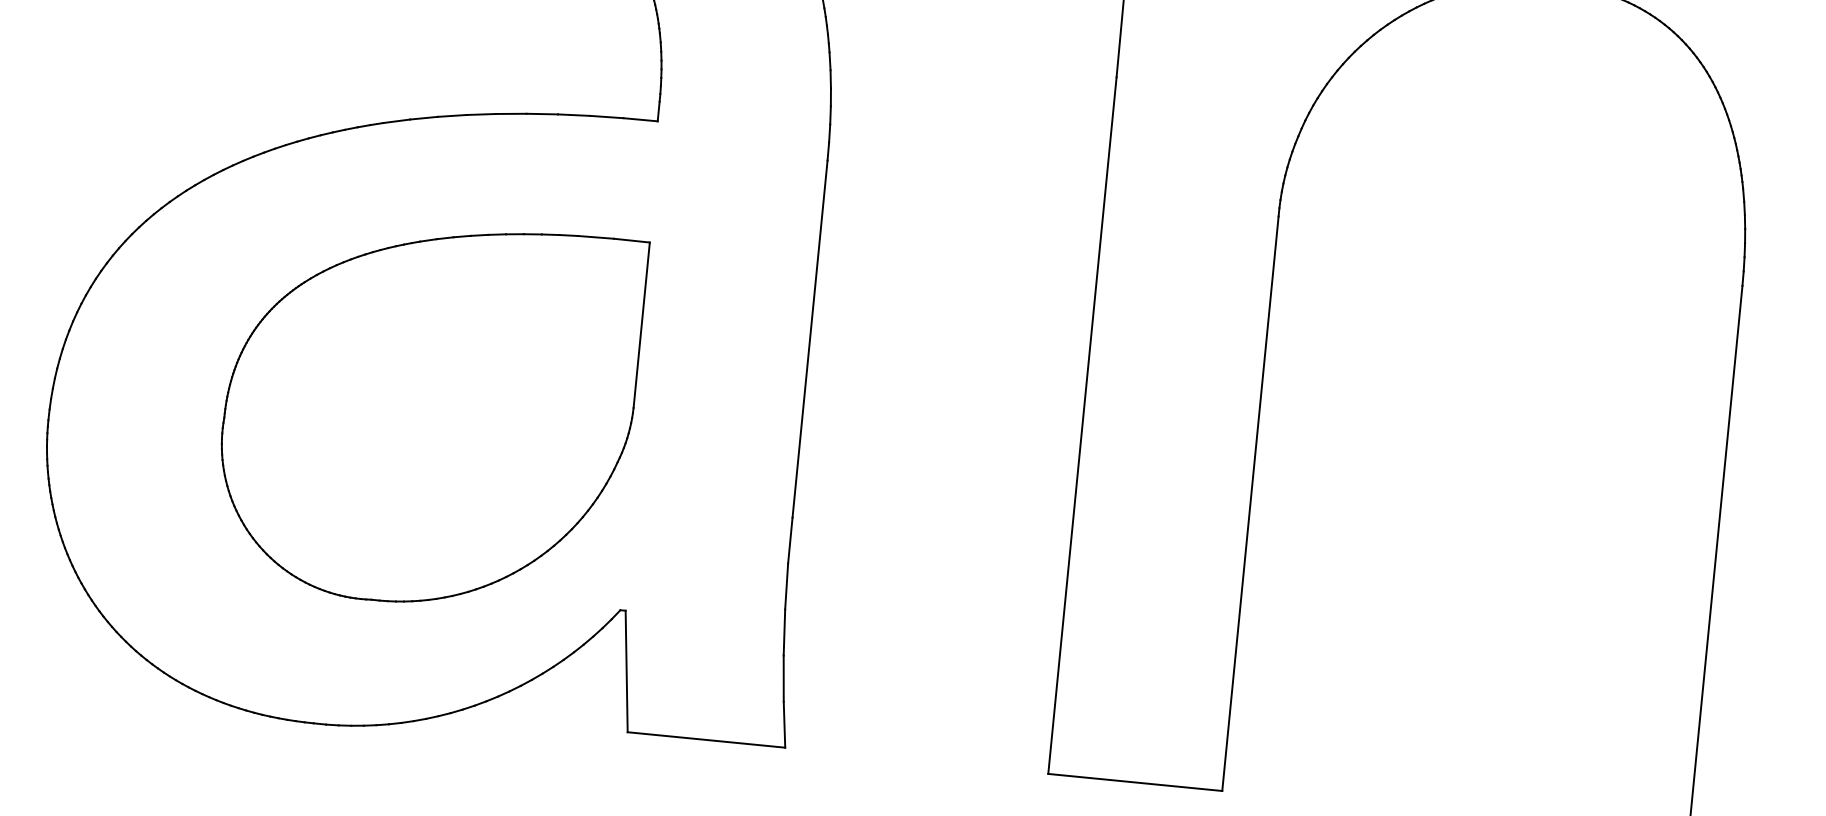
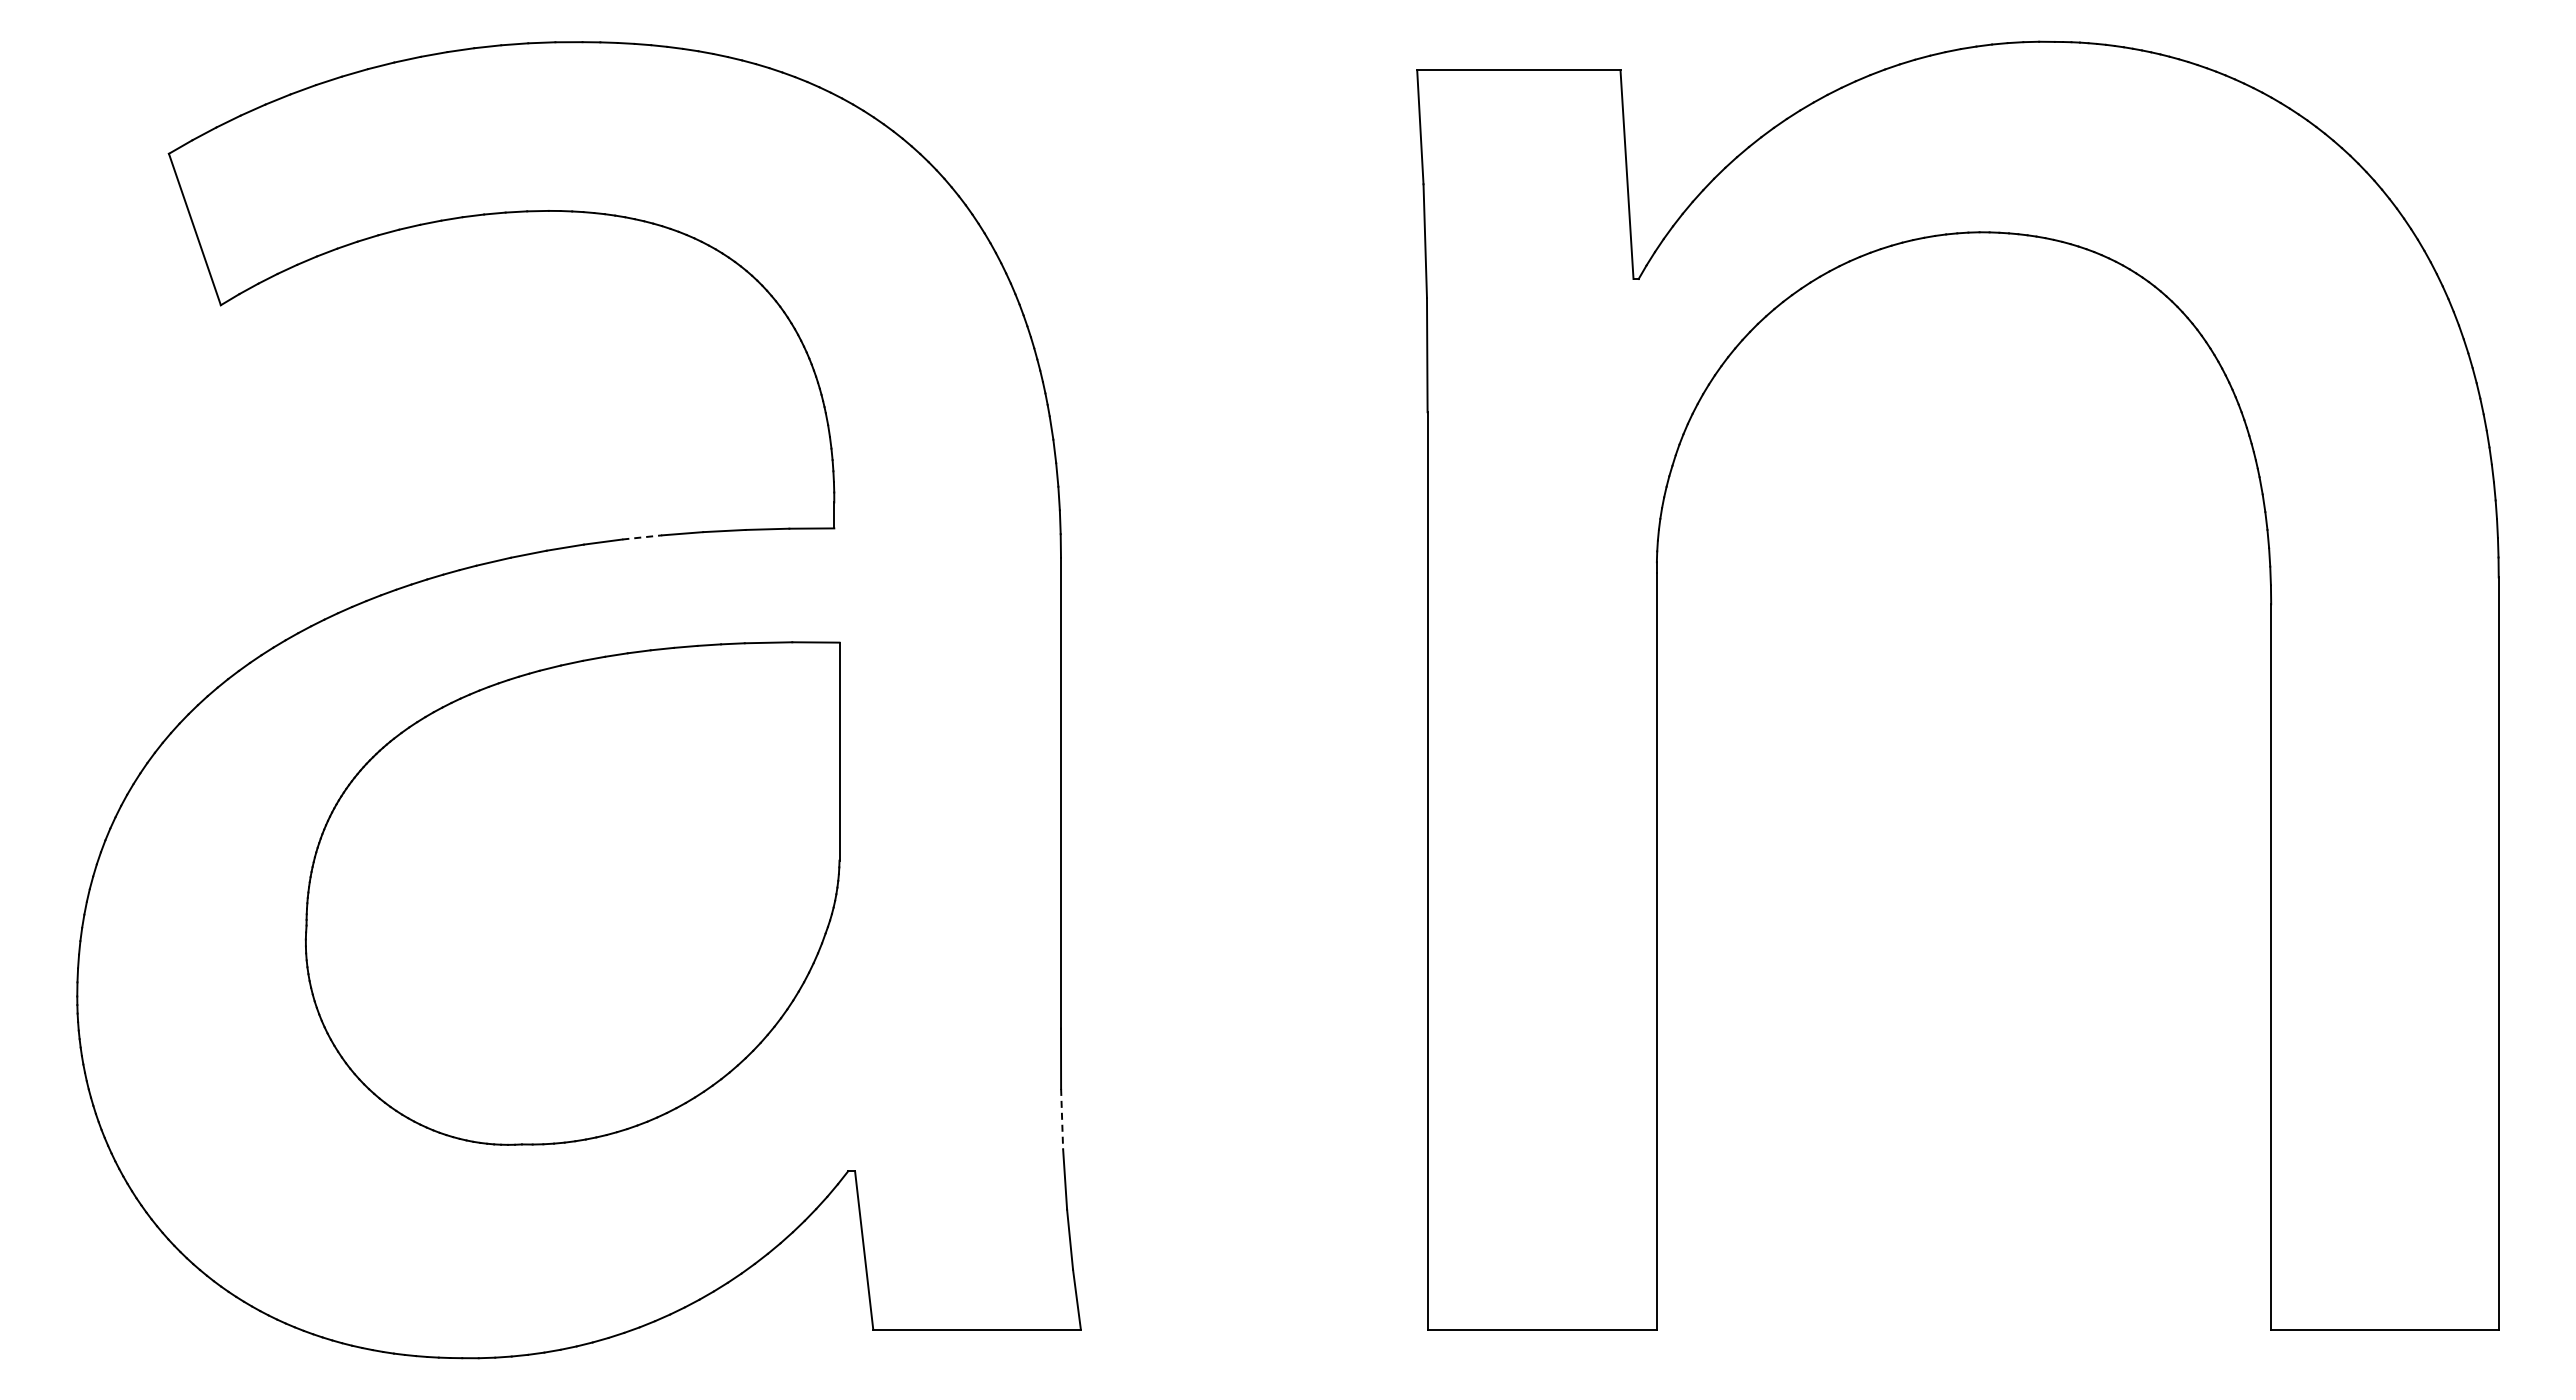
line: (511, 113) -> (642, 537), solid -> dashed
part: (428, 413) -> (572, 893), moved
line: (786, 586) -> (1062, 1119), solid -> dashed

